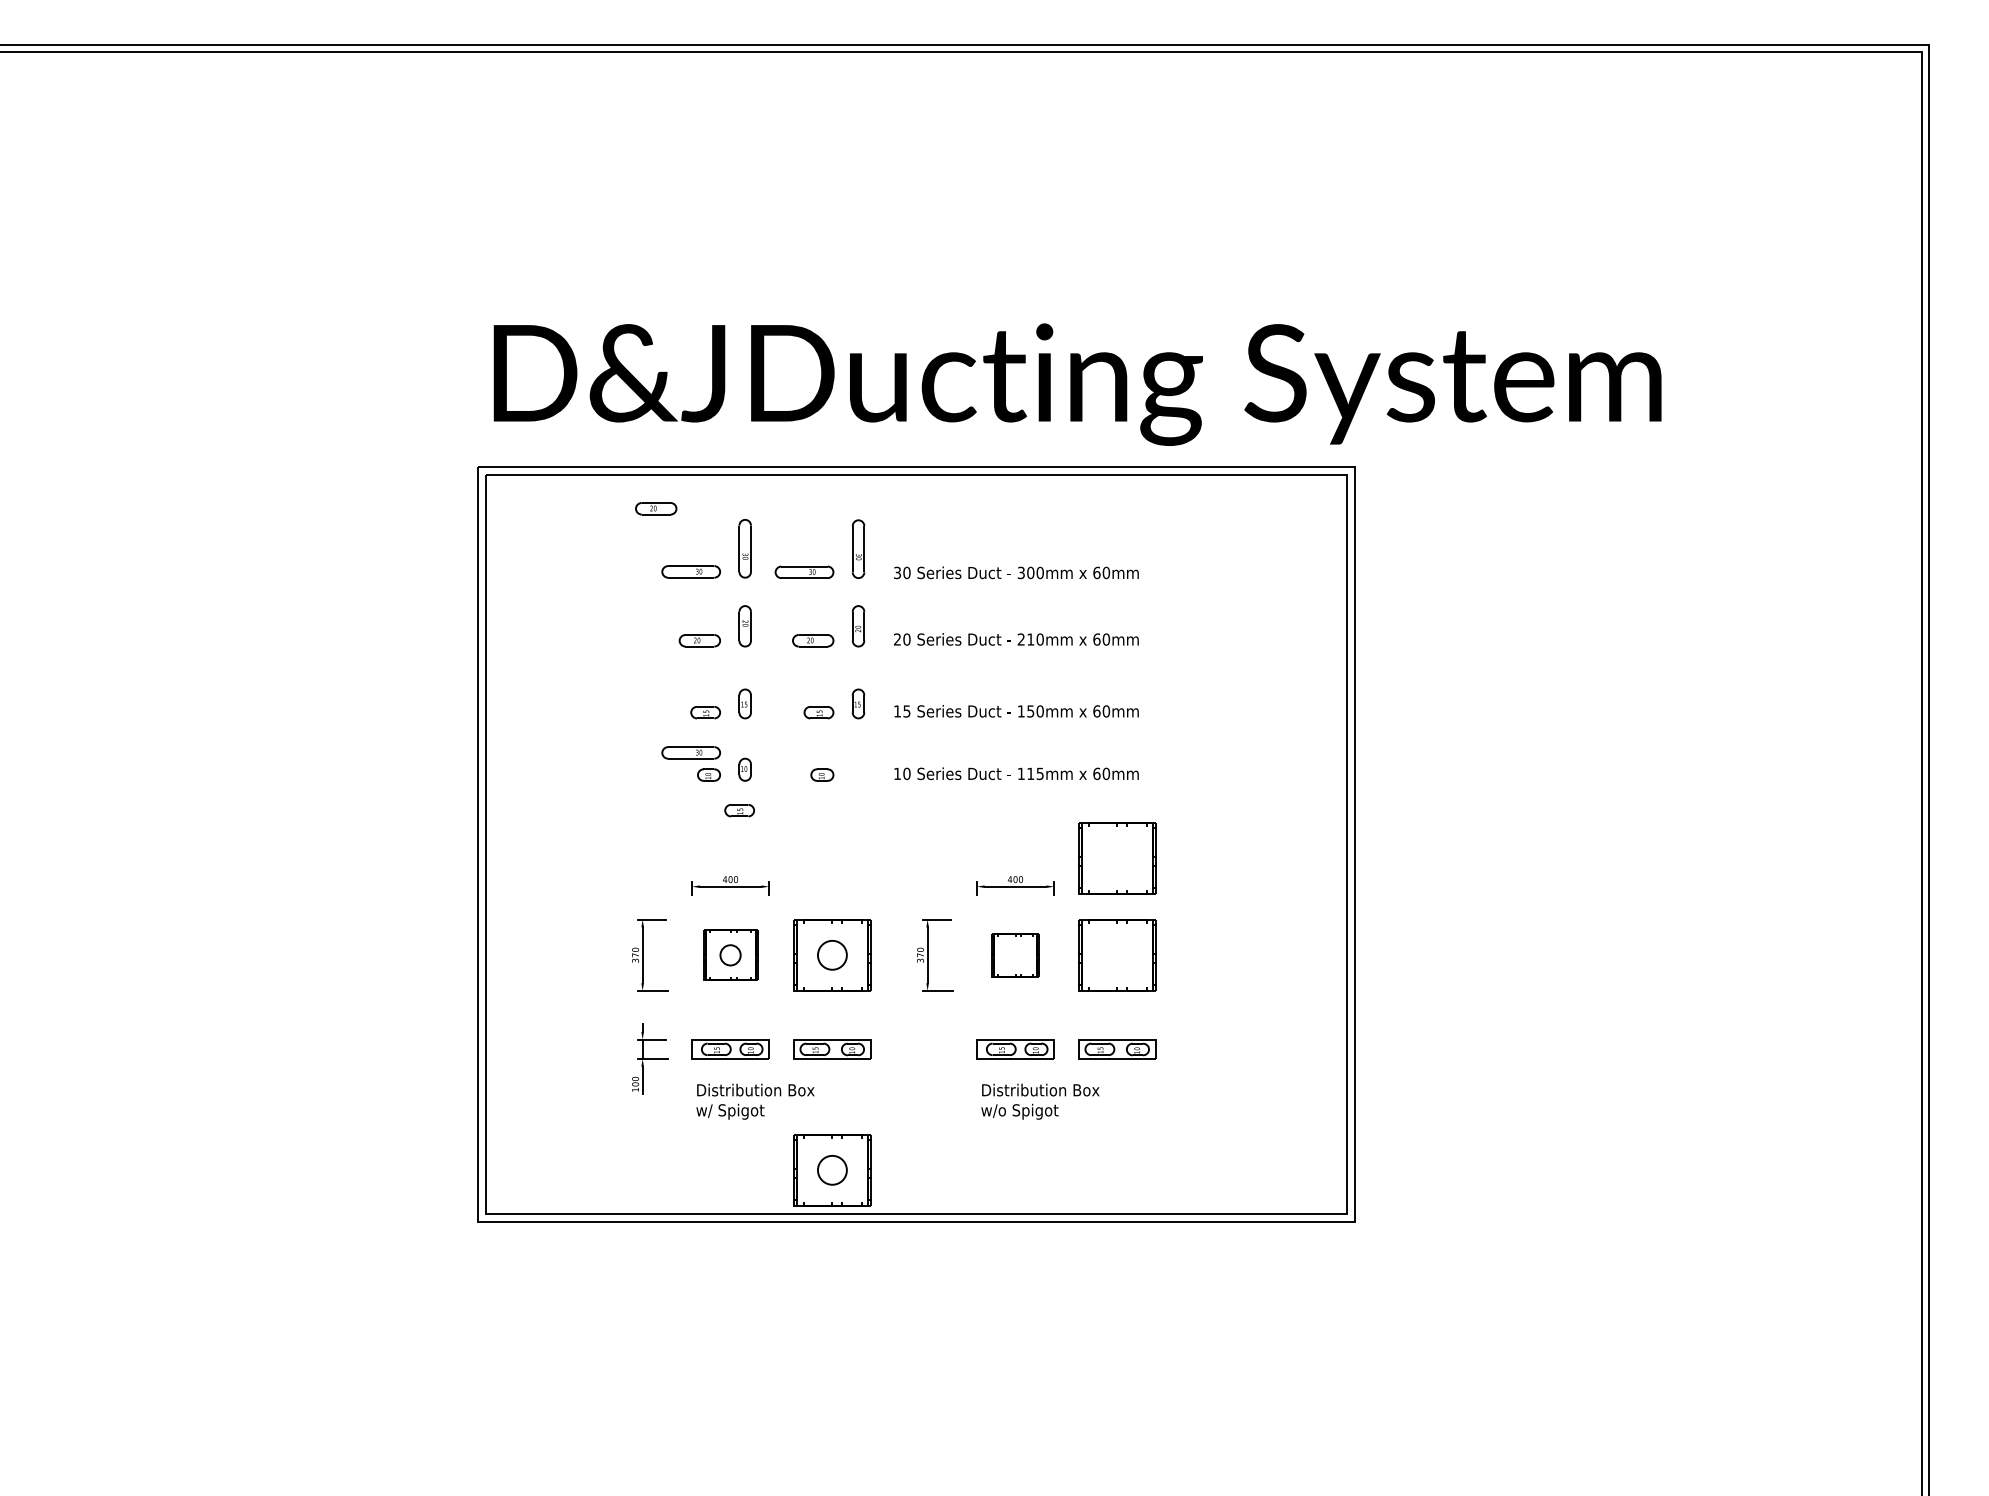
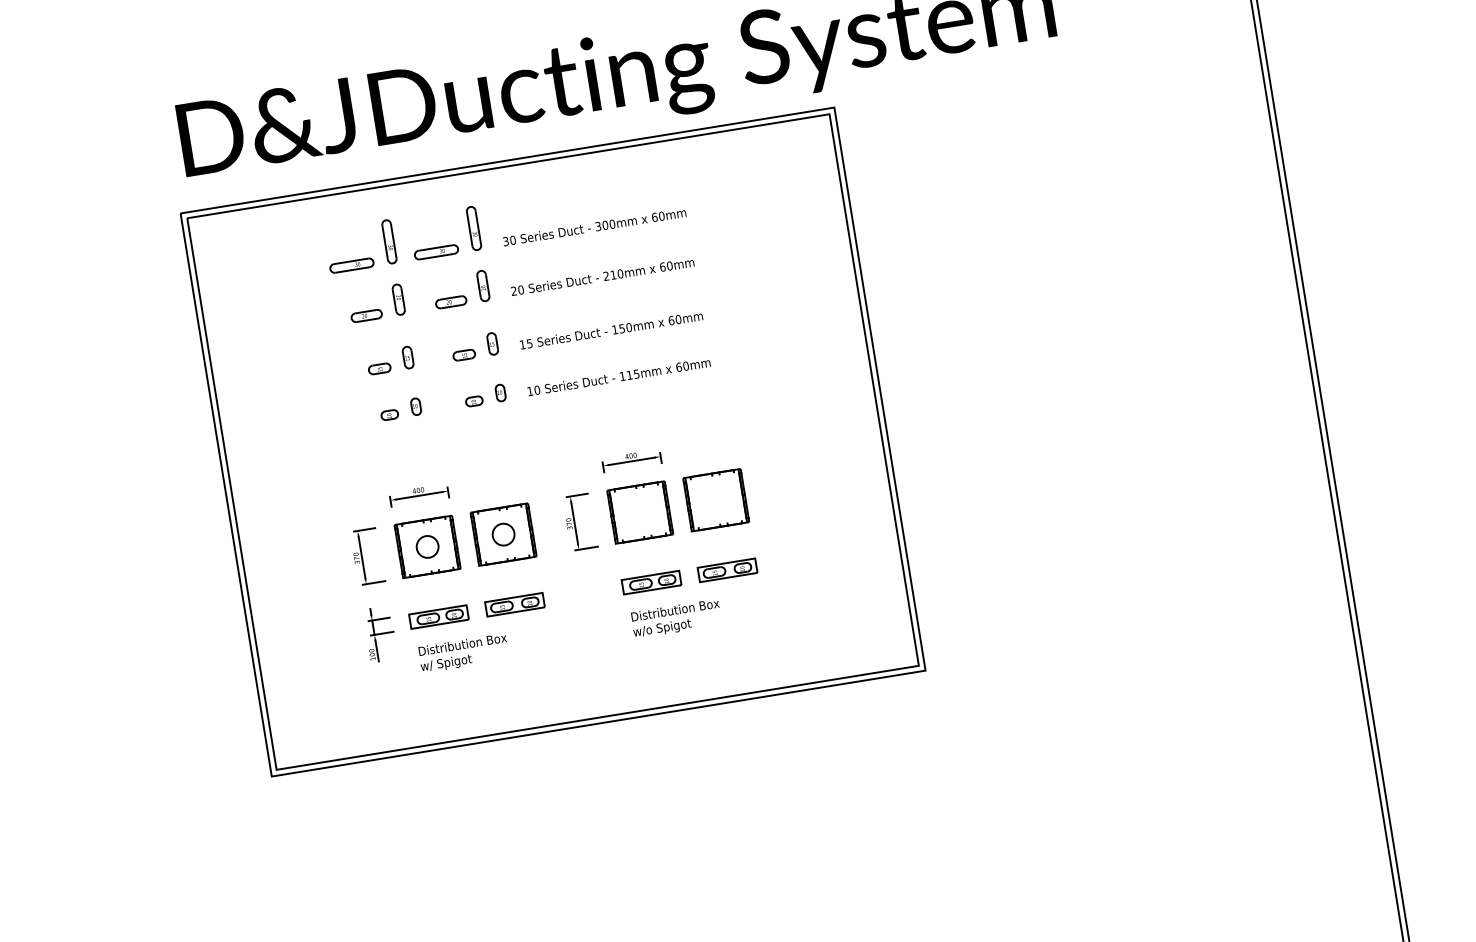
part: (656, 508) -> (318, 222), removed
part: (690, 752) -> (373, 400), removed
part: (858, 769) -> (500, 392), added
part: (739, 810) -> (416, 437), removed
part: (1117, 858) -> (704, 427), removed
part: (730, 955) -> (427, 547), size x1.43
part: (1015, 955) -> (640, 512), size x1.67
part: (832, 1170) -> (529, 695), removed

